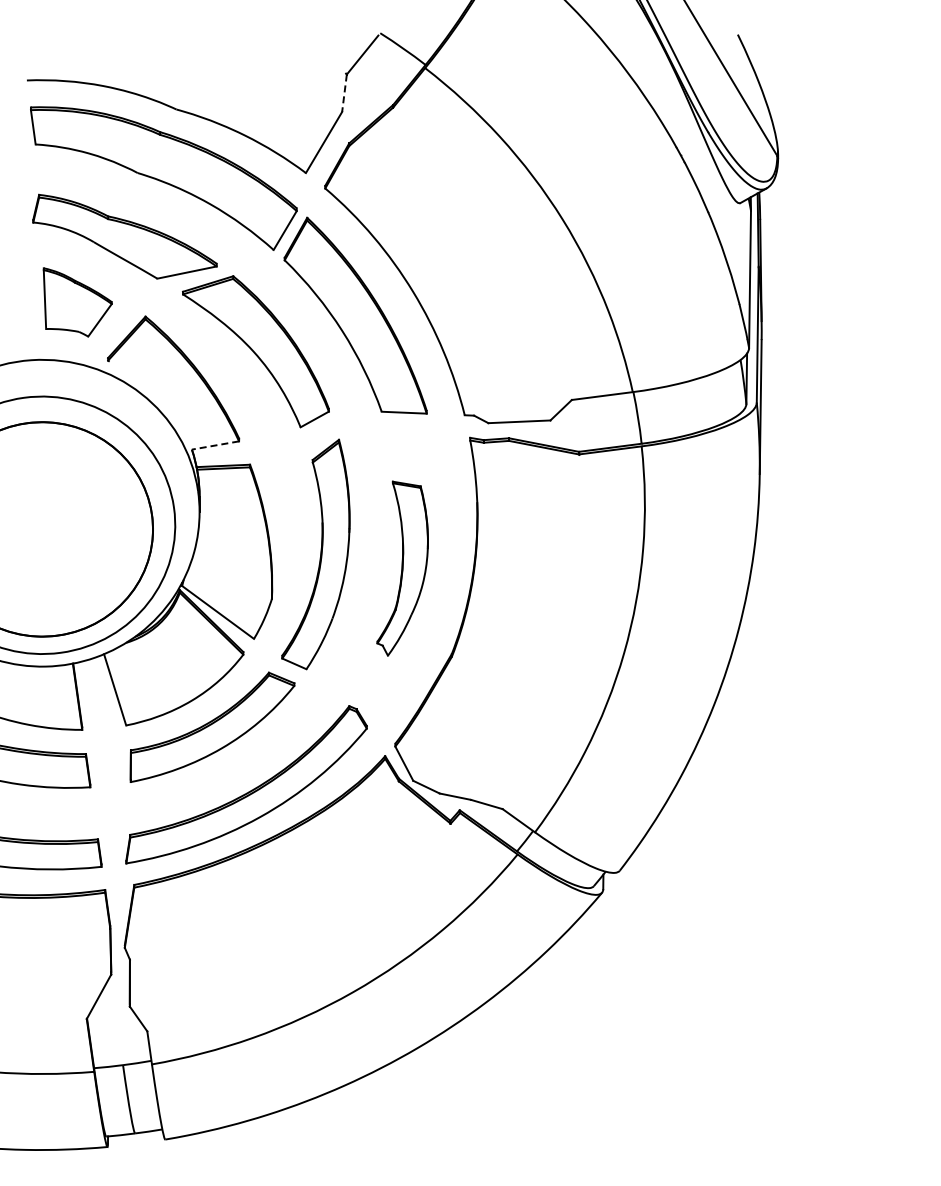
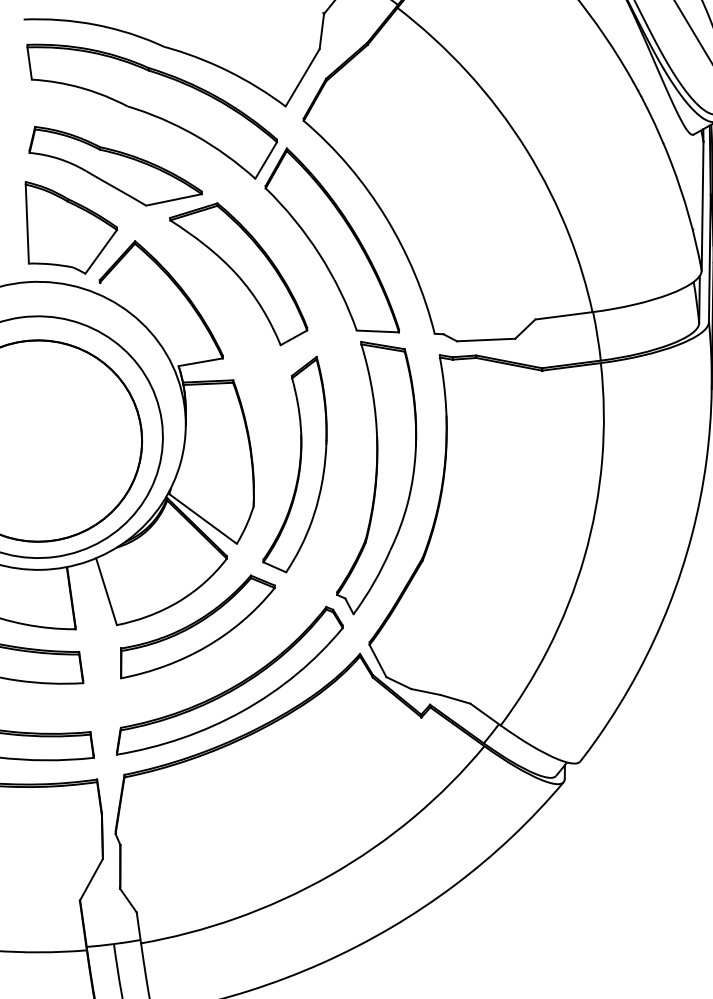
line: (344, 93) -> (321, 31), dashed -> solid
part: (77, 302) -> (71, 228), size x1.43
line: (215, 445) -> (200, 362), dashed -> solid
part: (402, 568) -> (376, 477), size x1.67

